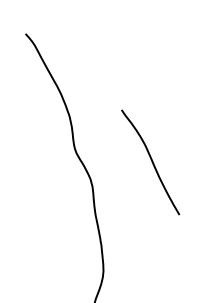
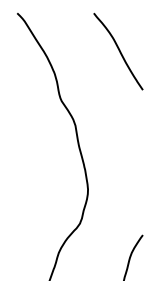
curve: (150, 160) -> (118, 50), moved

